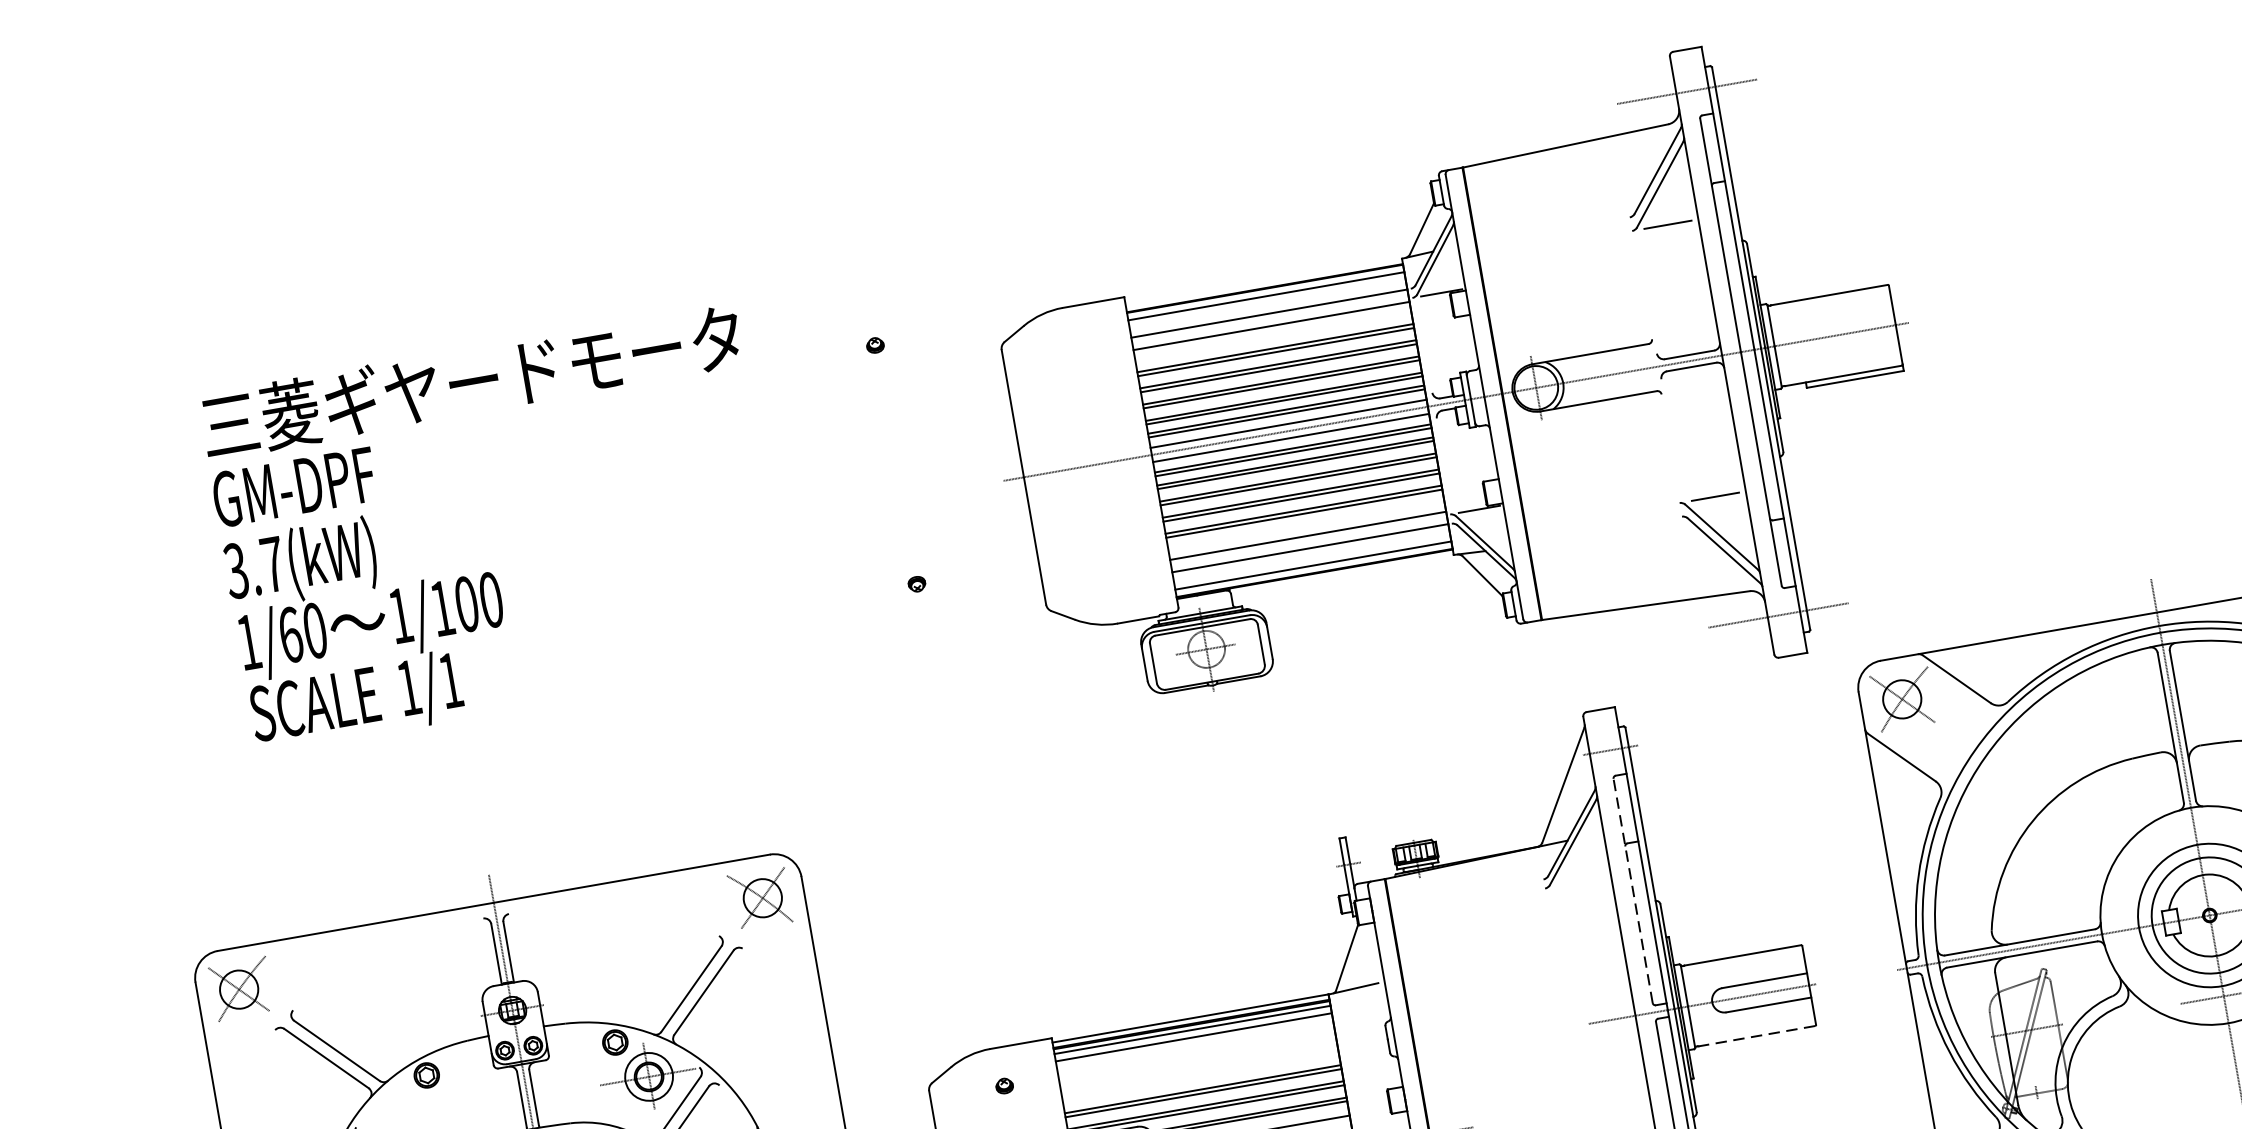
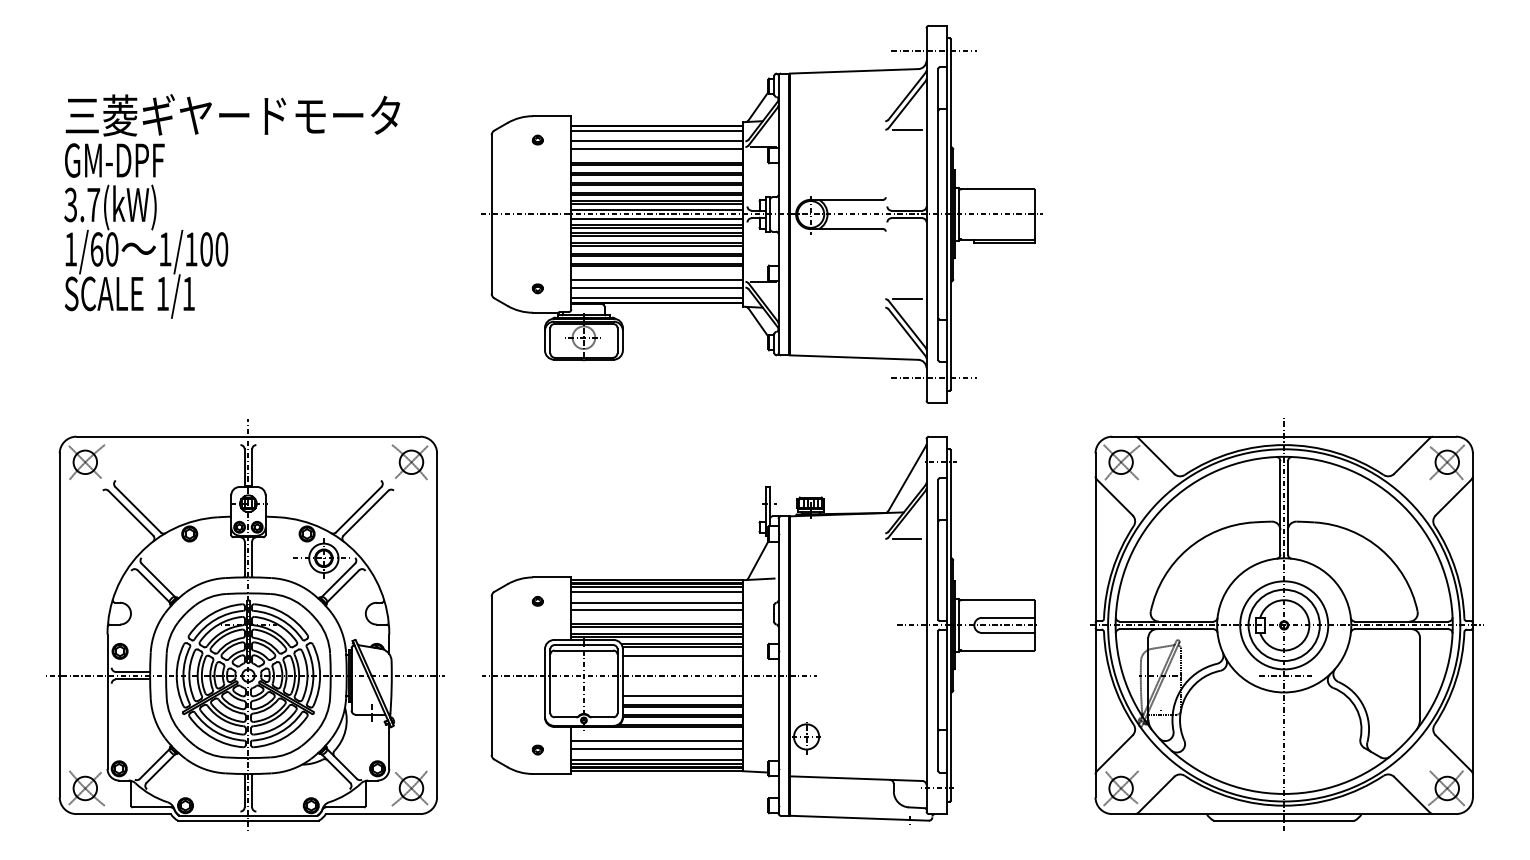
part: (1456, 400) -> (761, 213), moved
text: (496, 528) -> (232, 206), moved
line: (1578, 881) -> (906, 538), added
line: (1633, 890) -> (938, 549), dashed -> solid
line: (1756, 1036) -> (997, 650), dashed -> solid
line: (1197, 1054) -> (657, 602), added
line: (1199, 1067) -> (657, 610), added

